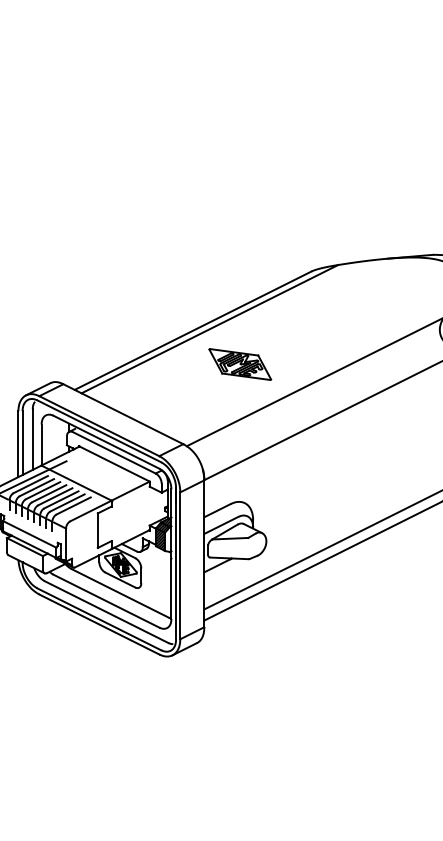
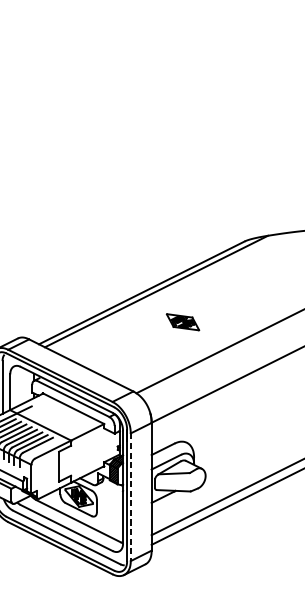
part: (240, 364) -> (183, 322), size x0.6
line: (180, 566) -> (130, 497), solid -> dashed

